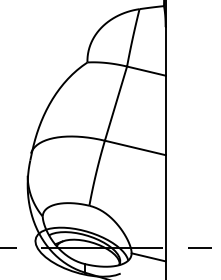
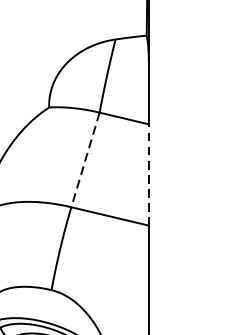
line: (116, 103) -> (86, 159), solid -> dashed
line: (165, 115) -> (148, 175), solid -> dashed

